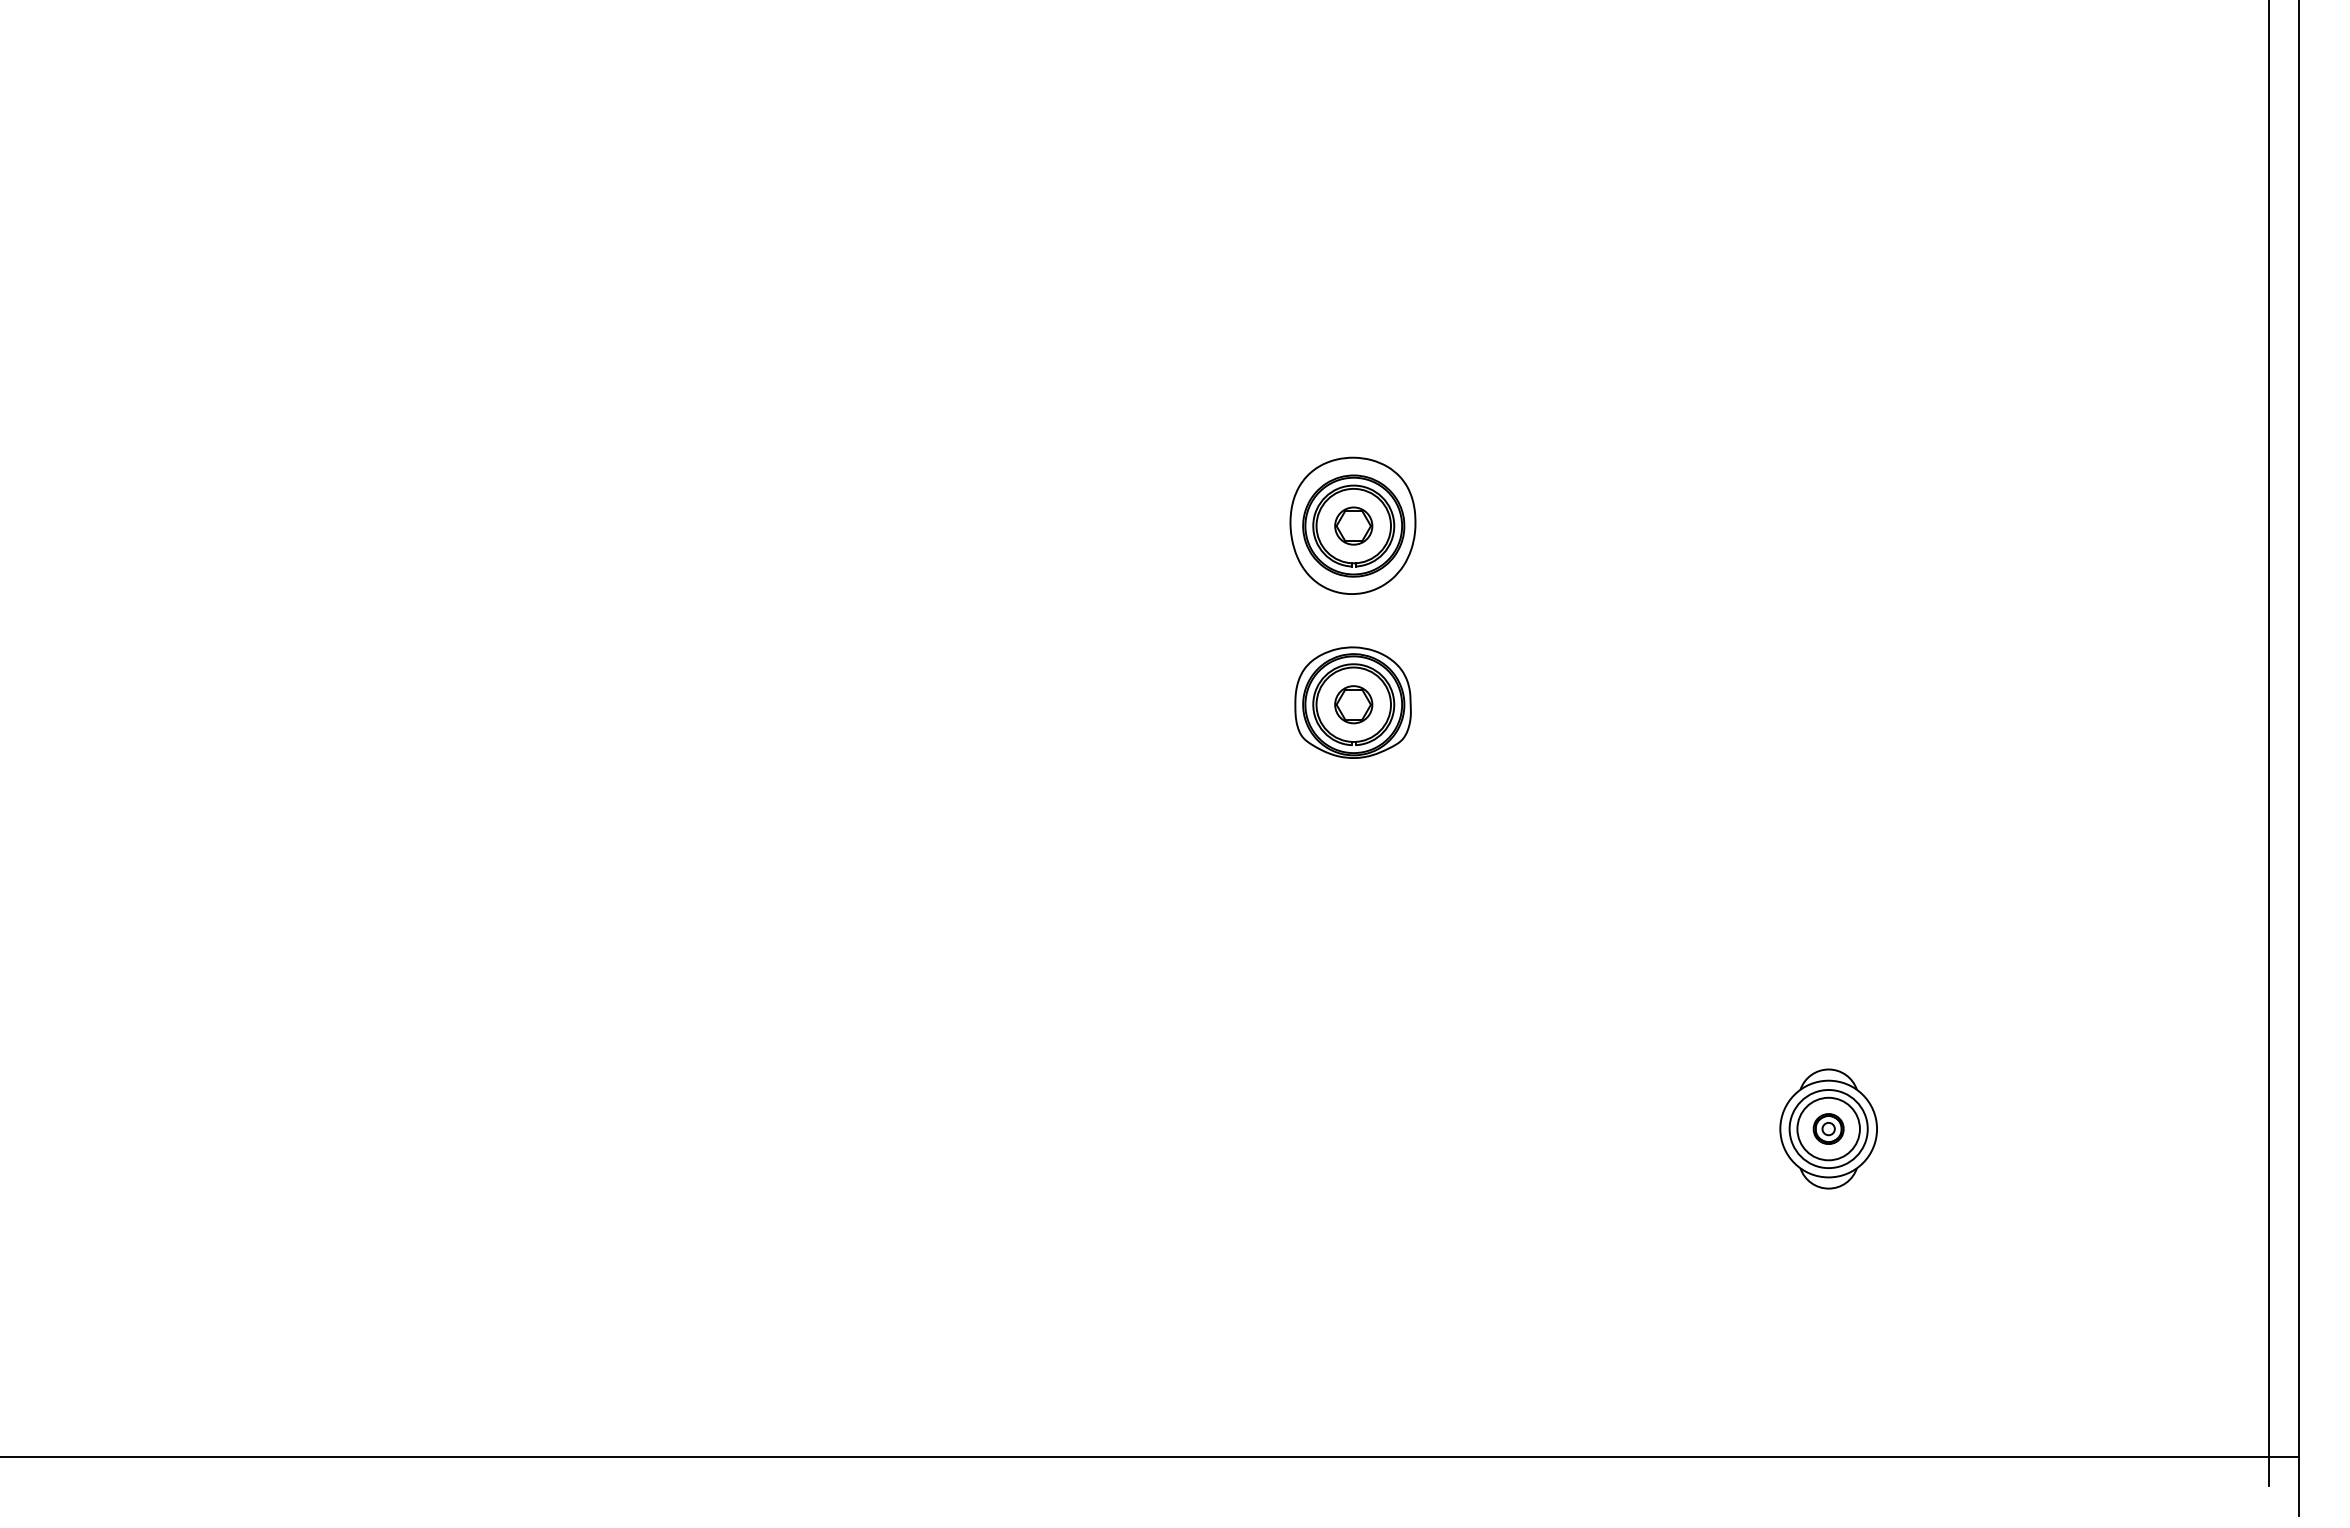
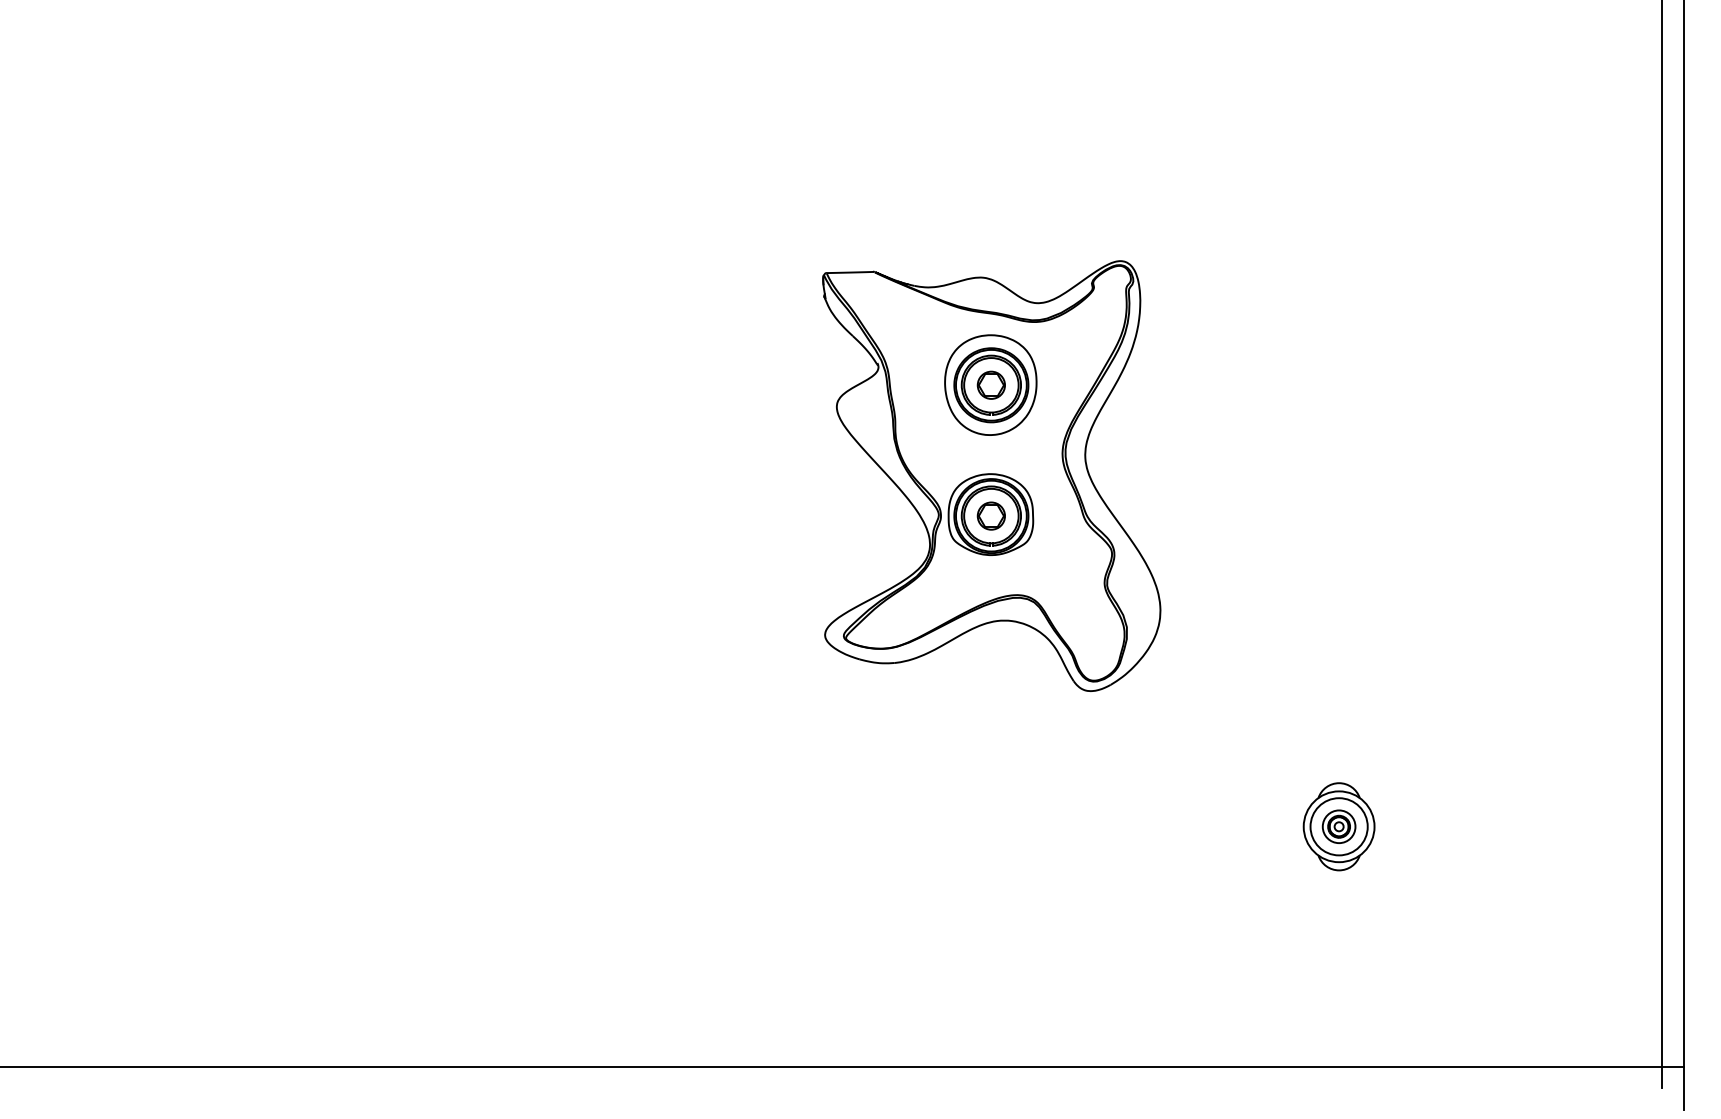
part: (1354, 649) -> (991, 475), added
circle: (1828, 1128) -> (1338, 826), size x0.71

